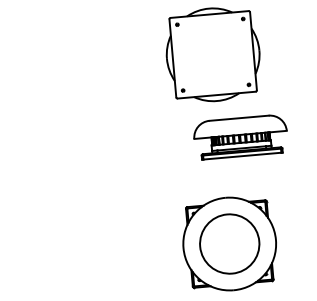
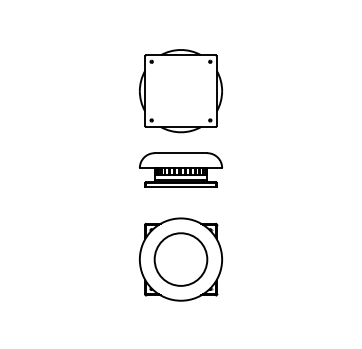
part: (240, 136) -> (180, 169), moved

